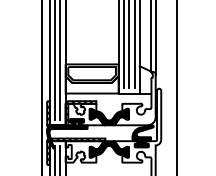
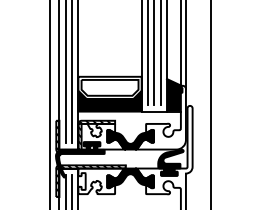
fill: (145, 79) -> (173, 94), added
fill: (91, 84) -> (109, 100), added

